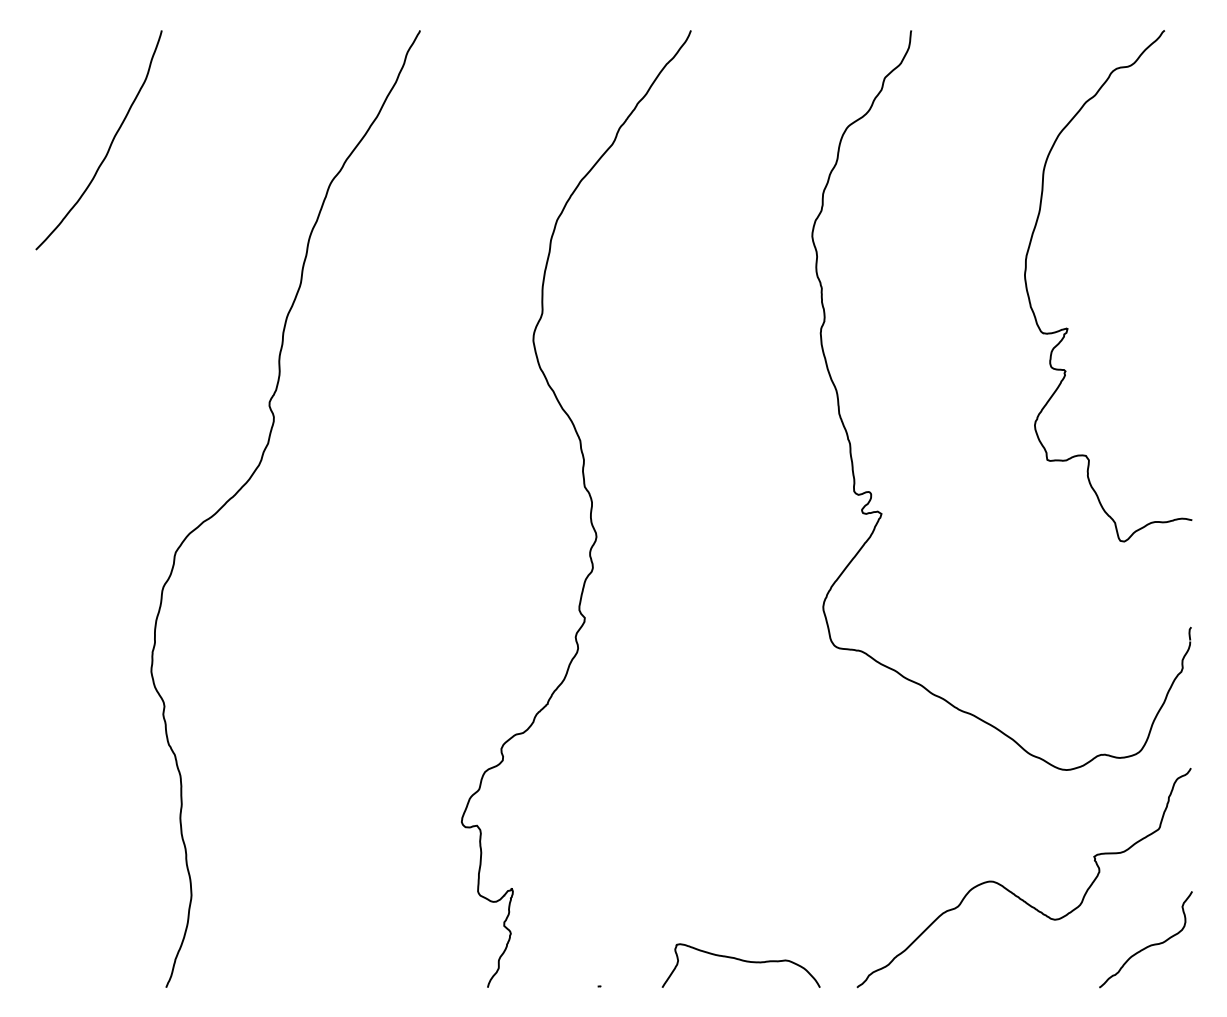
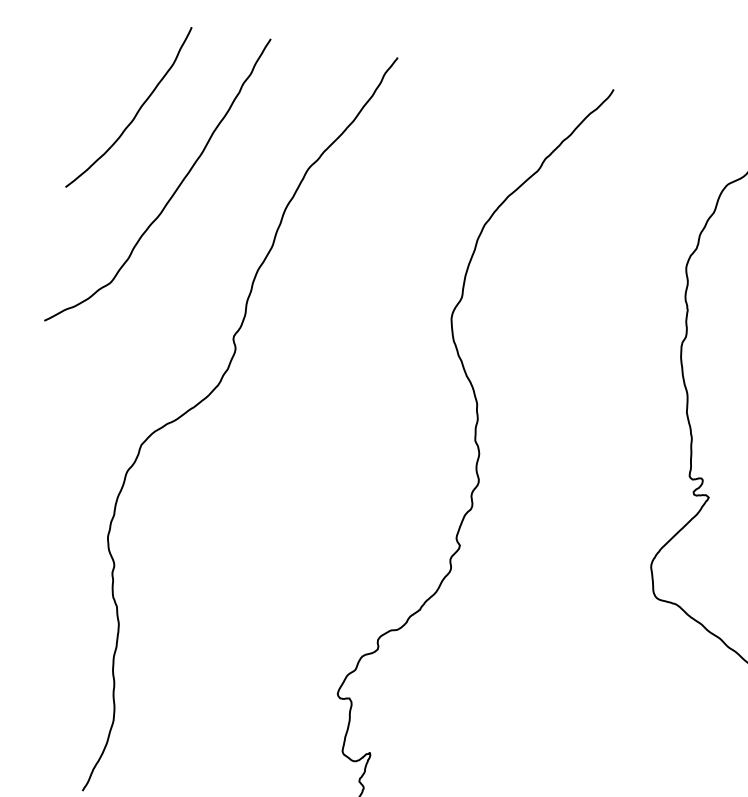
curve: (170, 235) -> (174, 191), added

